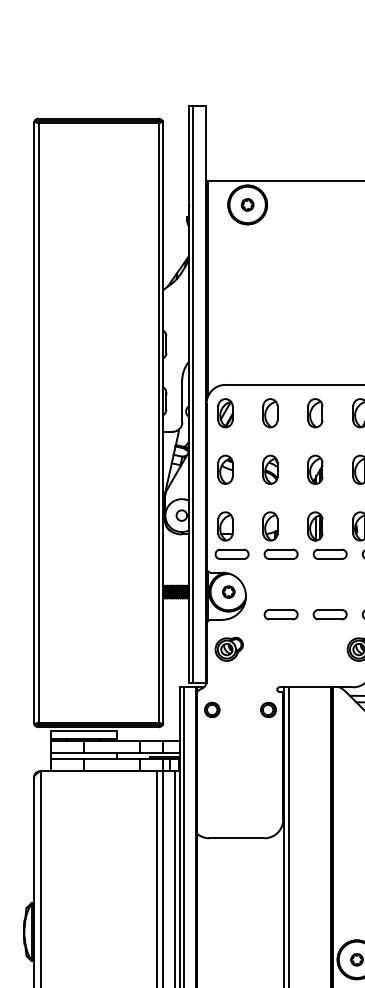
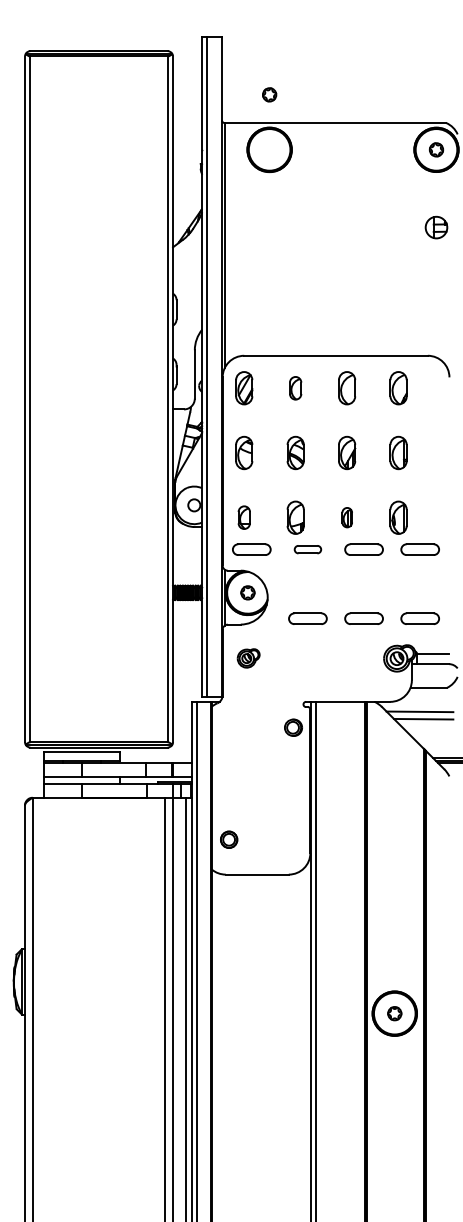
part: (247, 204) -> (269, 94), moved
part: (270, 413) -> (295, 388), size x0.7
part: (225, 526) -> (244, 517), size x0.7
part: (315, 526) -> (347, 517), size x0.6
part: (280, 554) -> (307, 549), size x0.7
part: (229, 649) -> (248, 658), size x0.7
part: (212, 709) -> (229, 839), moved

